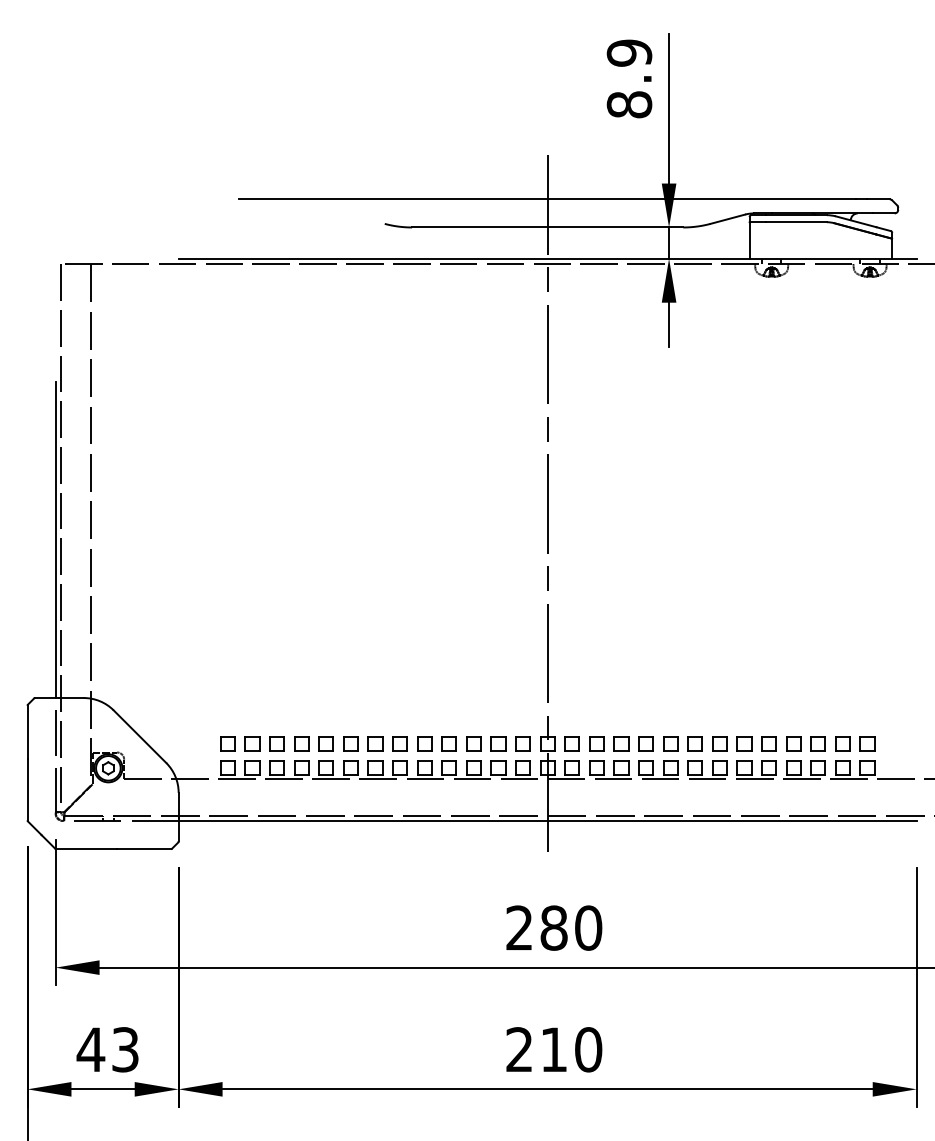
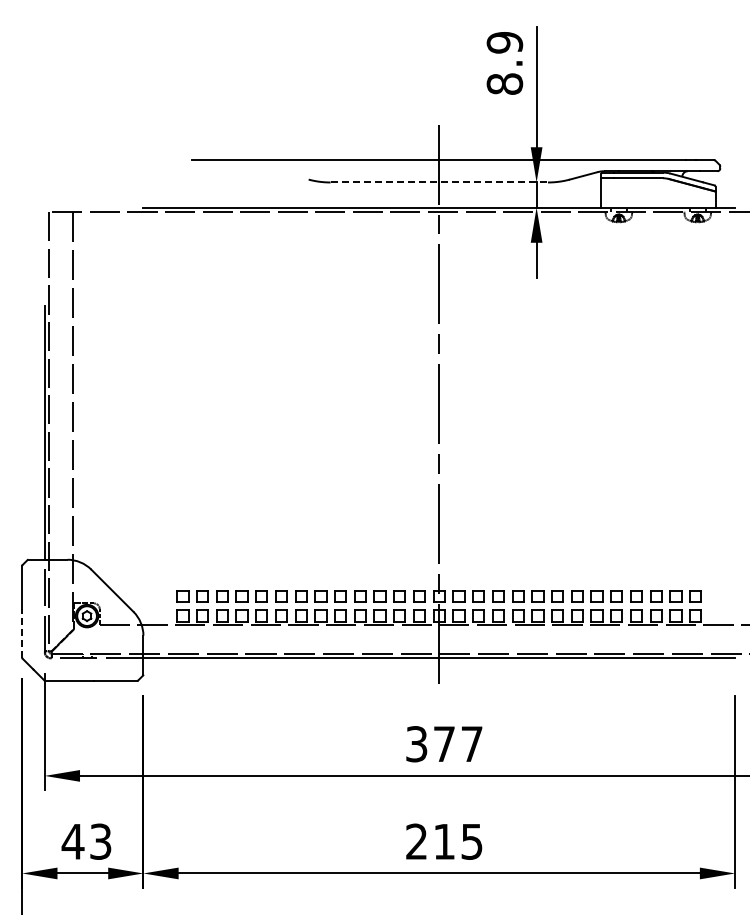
line: (547, 227) -> (439, 182), solid -> dashed
line: (27, 788) -> (22, 632), solid -> dashed
text: (554, 928) -> (444, 744), 280 -> 377
text: (589, 1049) -> (472, 841), 210 -> 215

